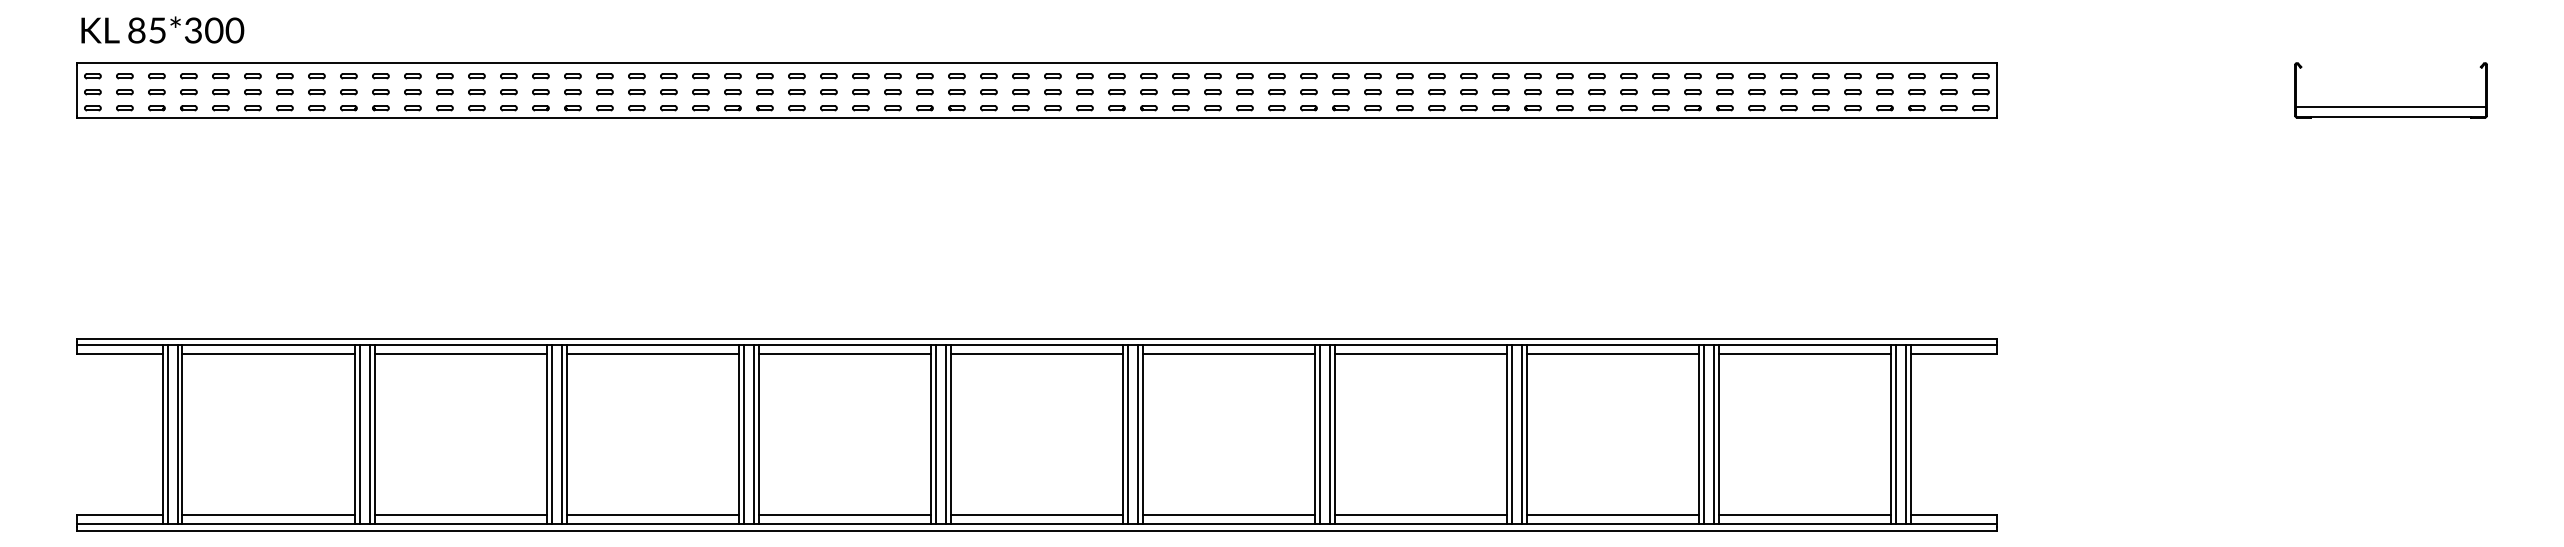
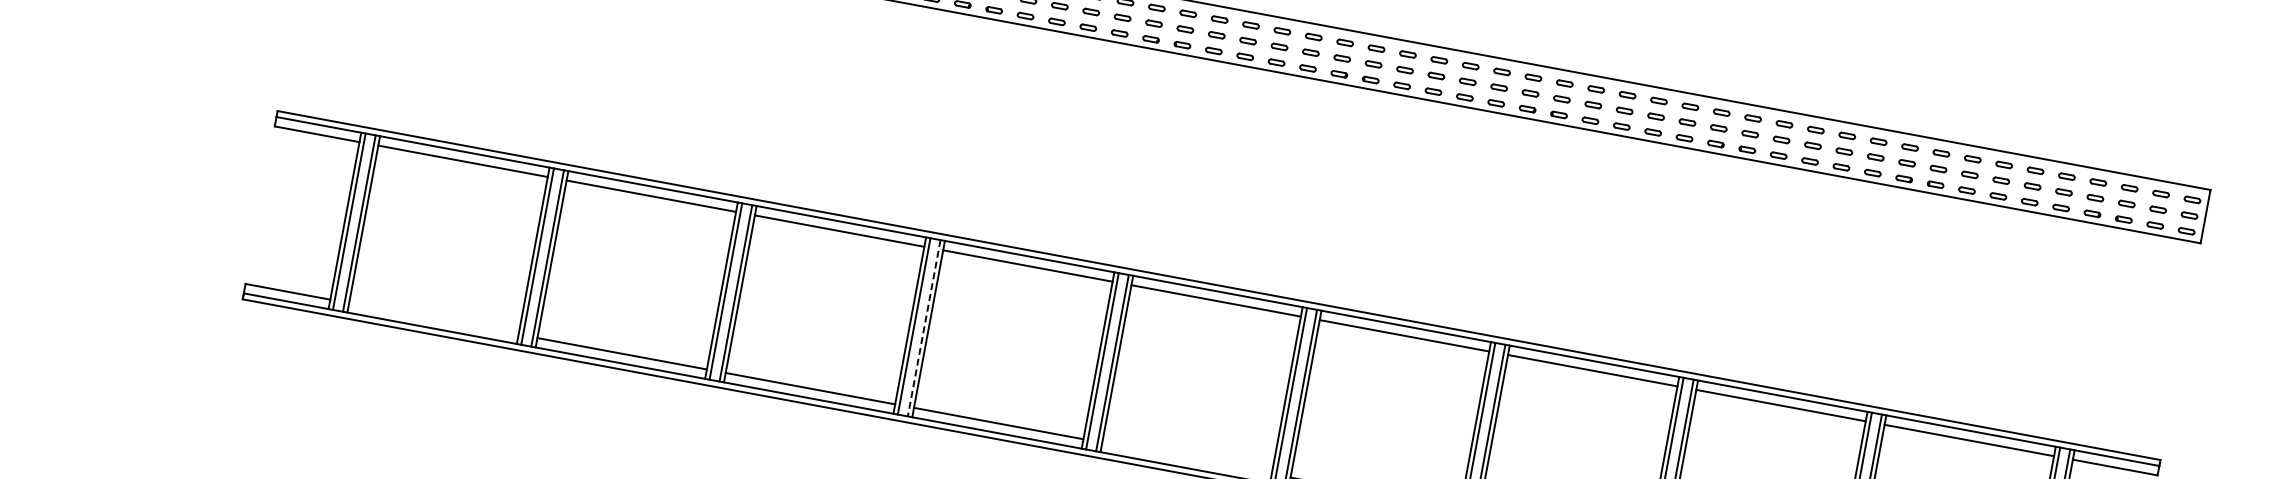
line: (754, 434) -> (924, 328), solid -> dashed
line: (268, 514) -> (433, 318), removed
line: (1036, 514) -> (1186, 458), removed

